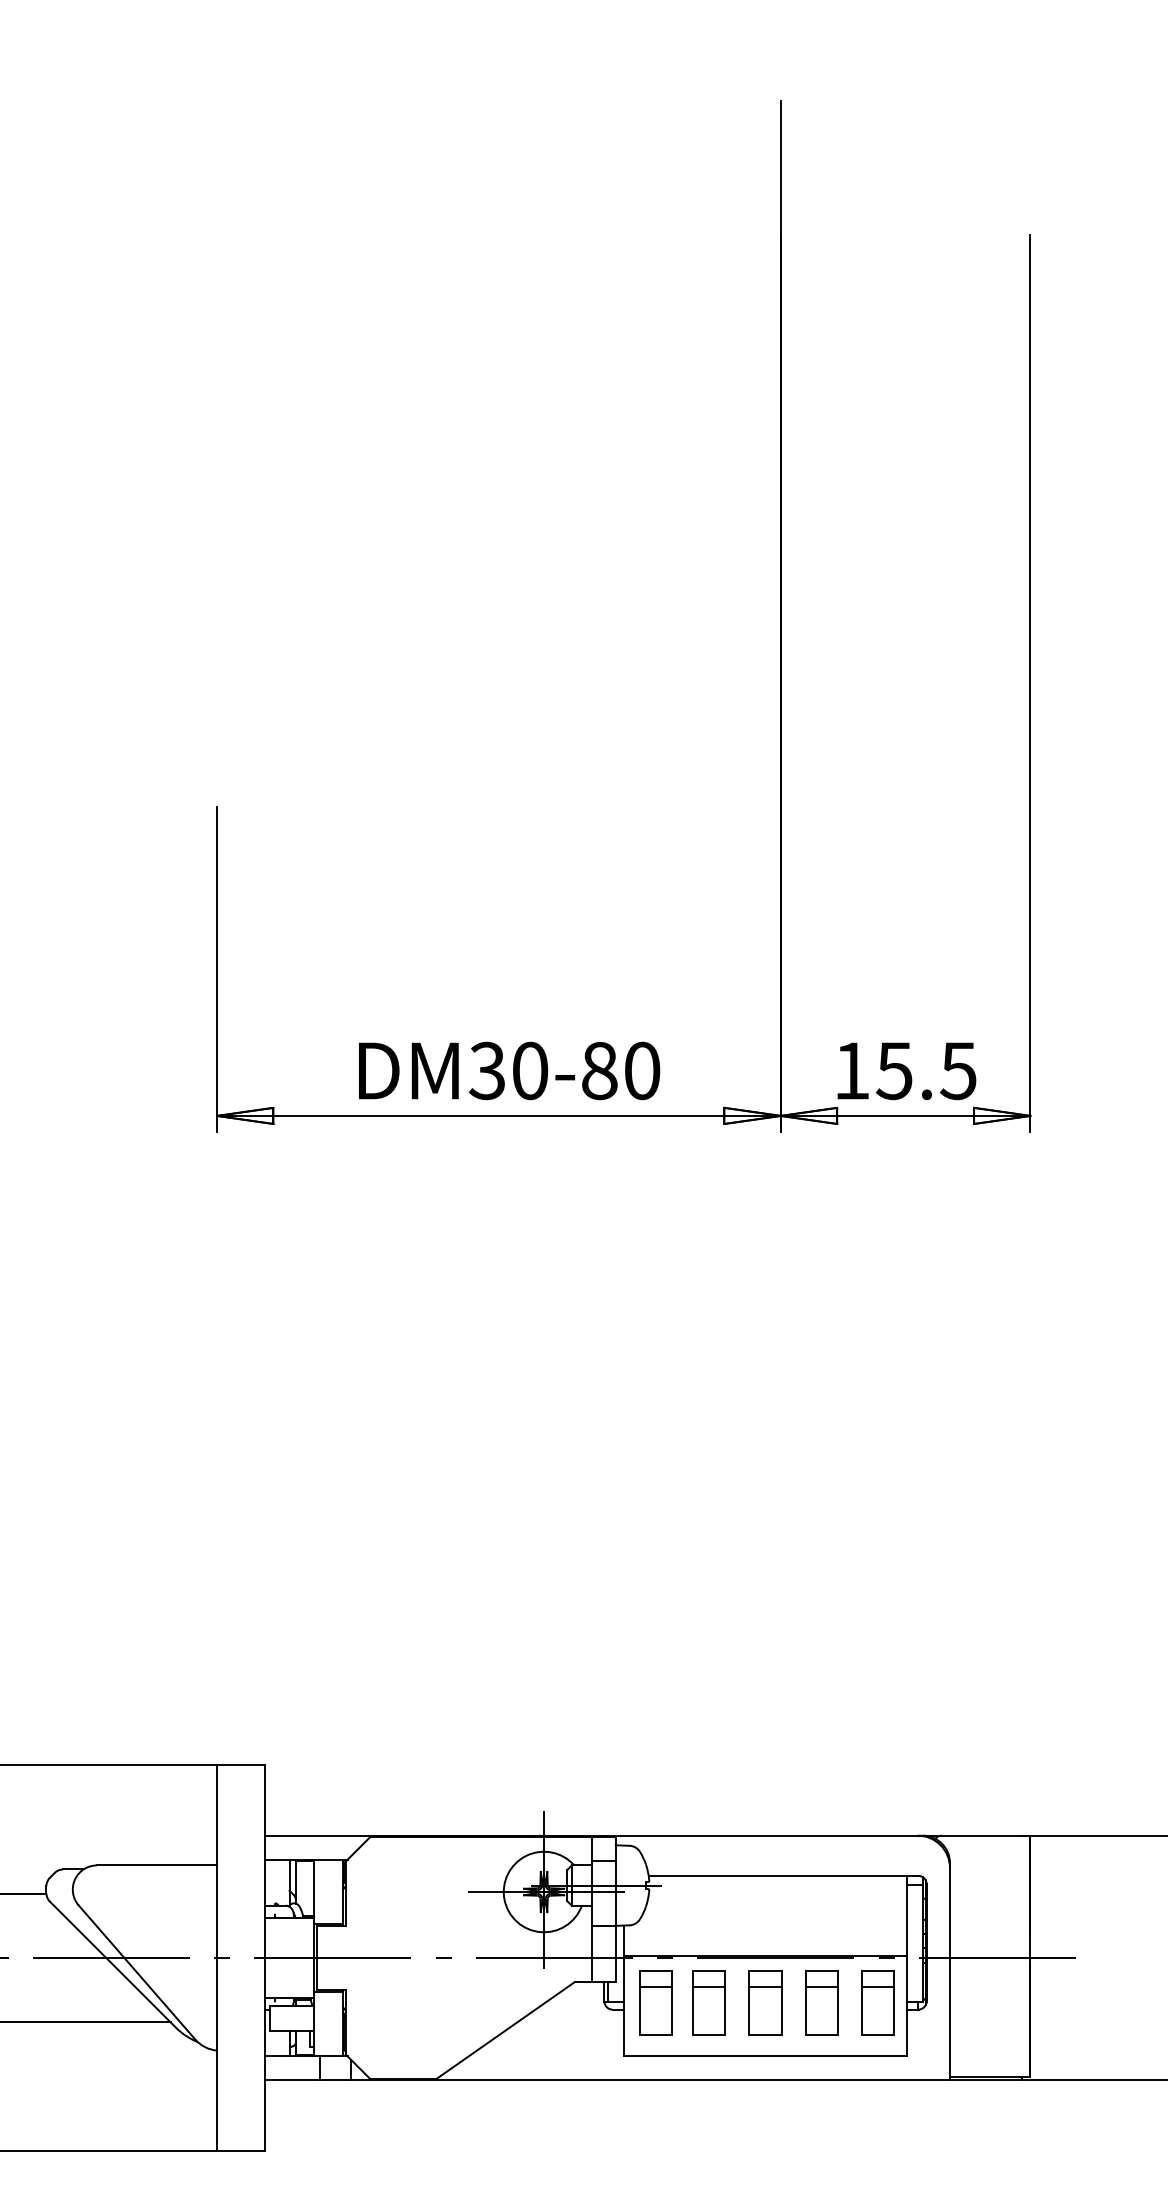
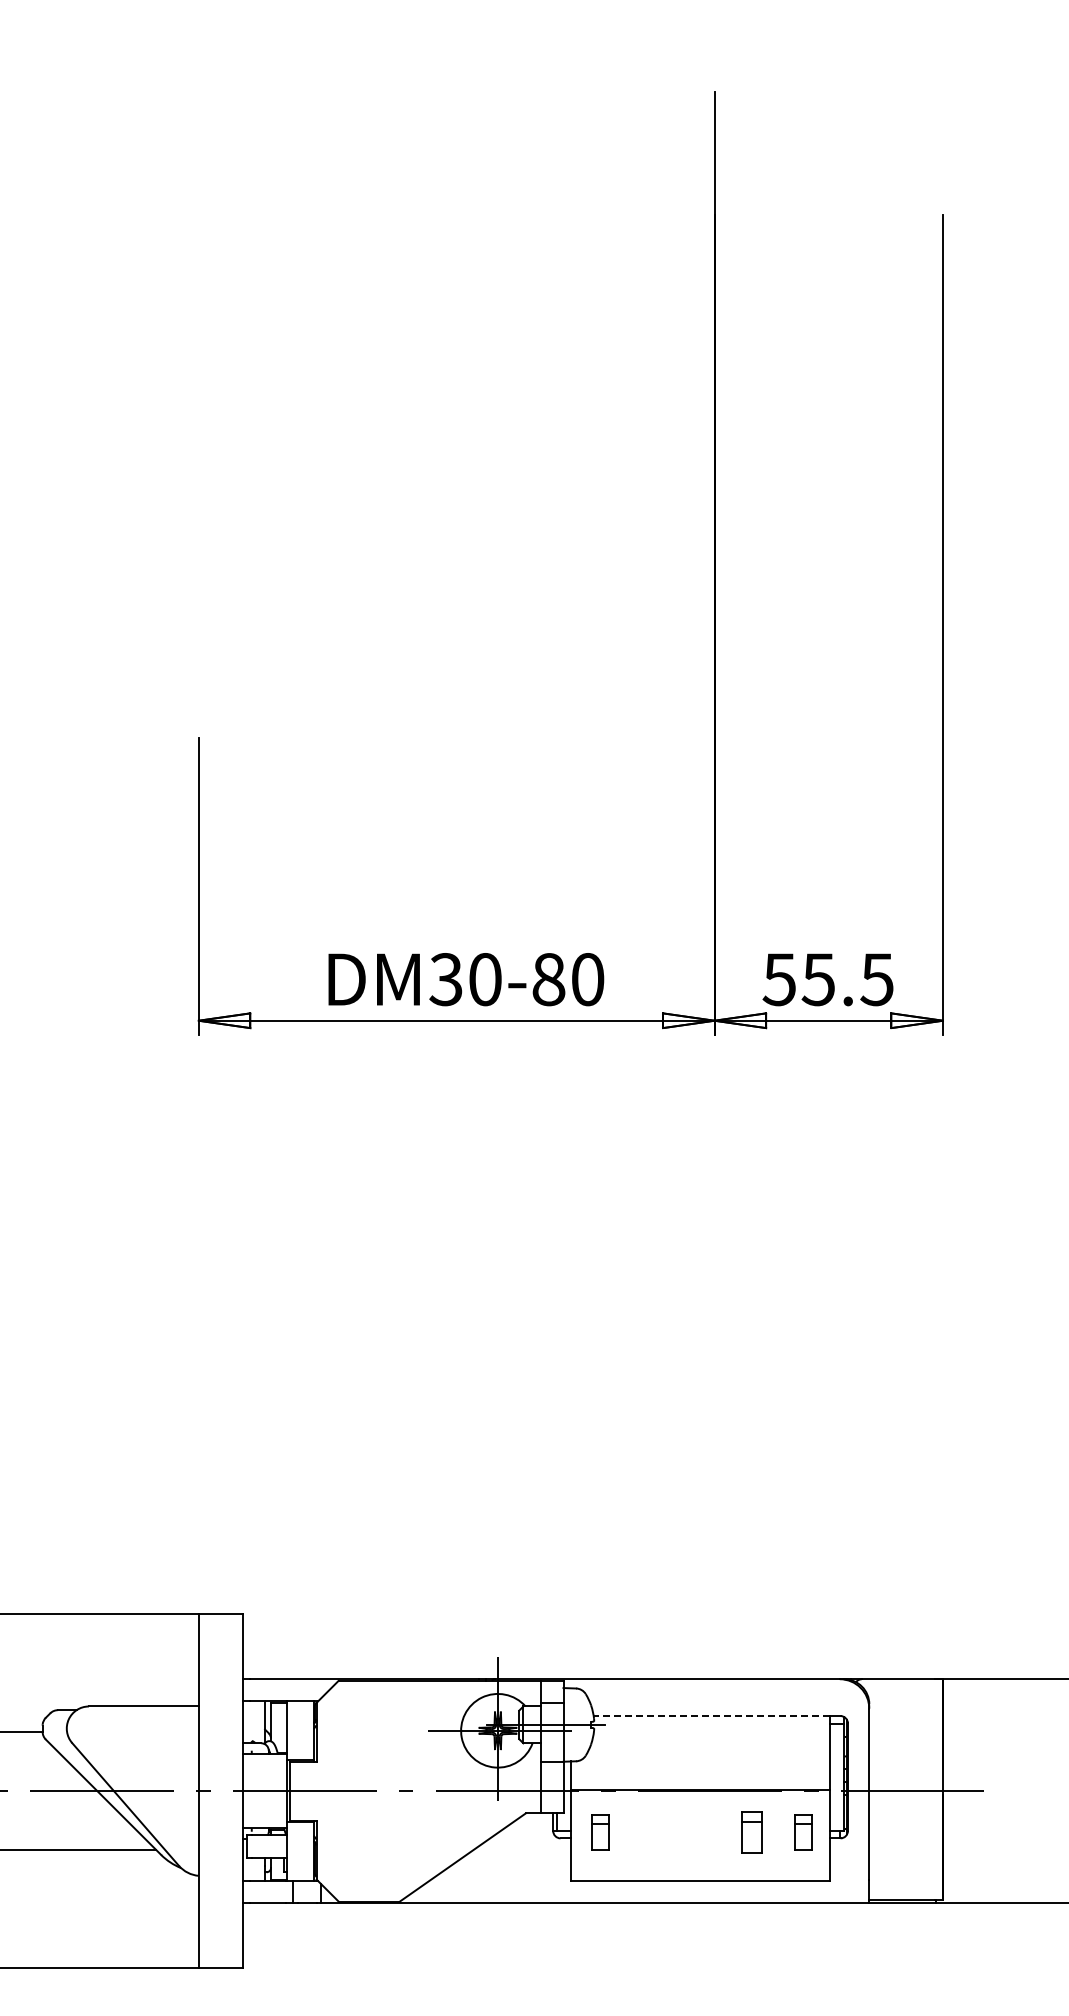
text: (850, 1070) -> (778, 979), 15.5 -> 55.5
line: (777, 1876) -> (711, 1716), solid -> dashed
part: (656, 2003) -> (600, 1832), size x0.6
part: (708, 2003) -> (648, 1832), removed
part: (765, 2003) -> (700, 1832), removed
part: (821, 2003) -> (751, 1832), size x0.7
part: (878, 2003) -> (803, 1832), size x0.6

